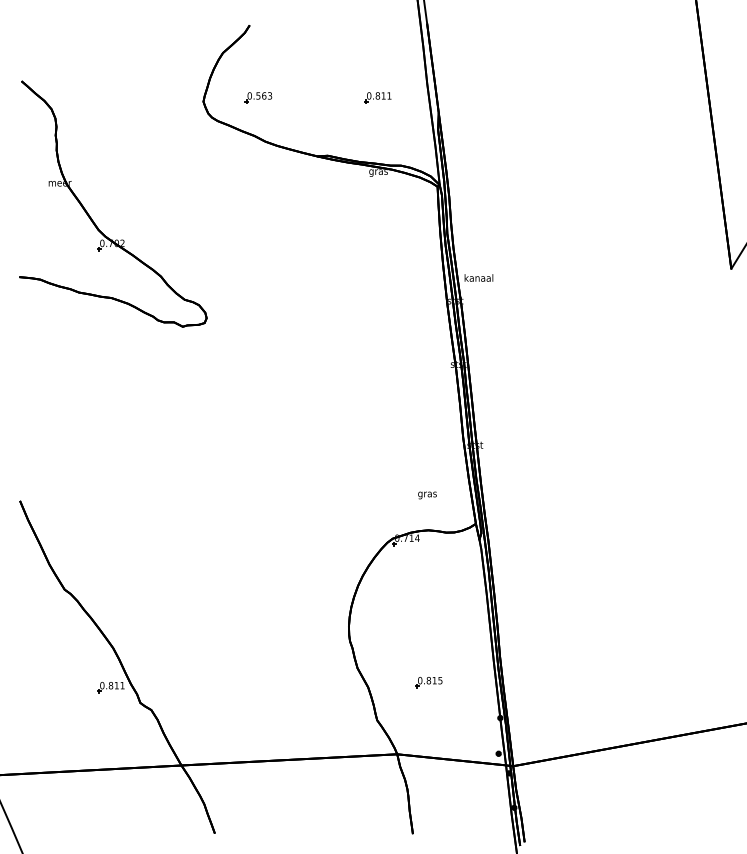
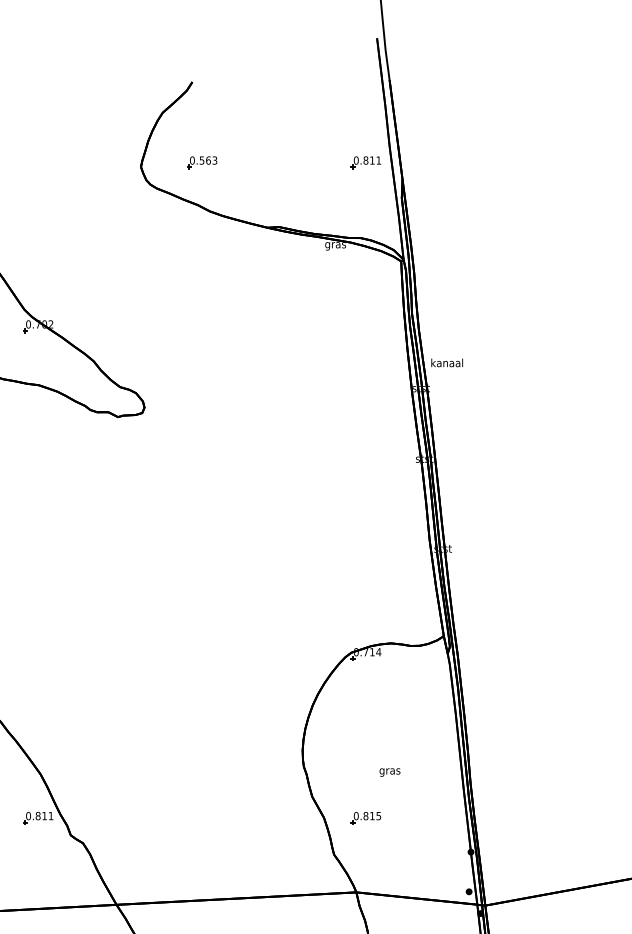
part: (377, 97) -> (365, 162), moved
text: (427, 495) -> (389, 772), moved
part: (428, 682) -> (365, 818), moved

